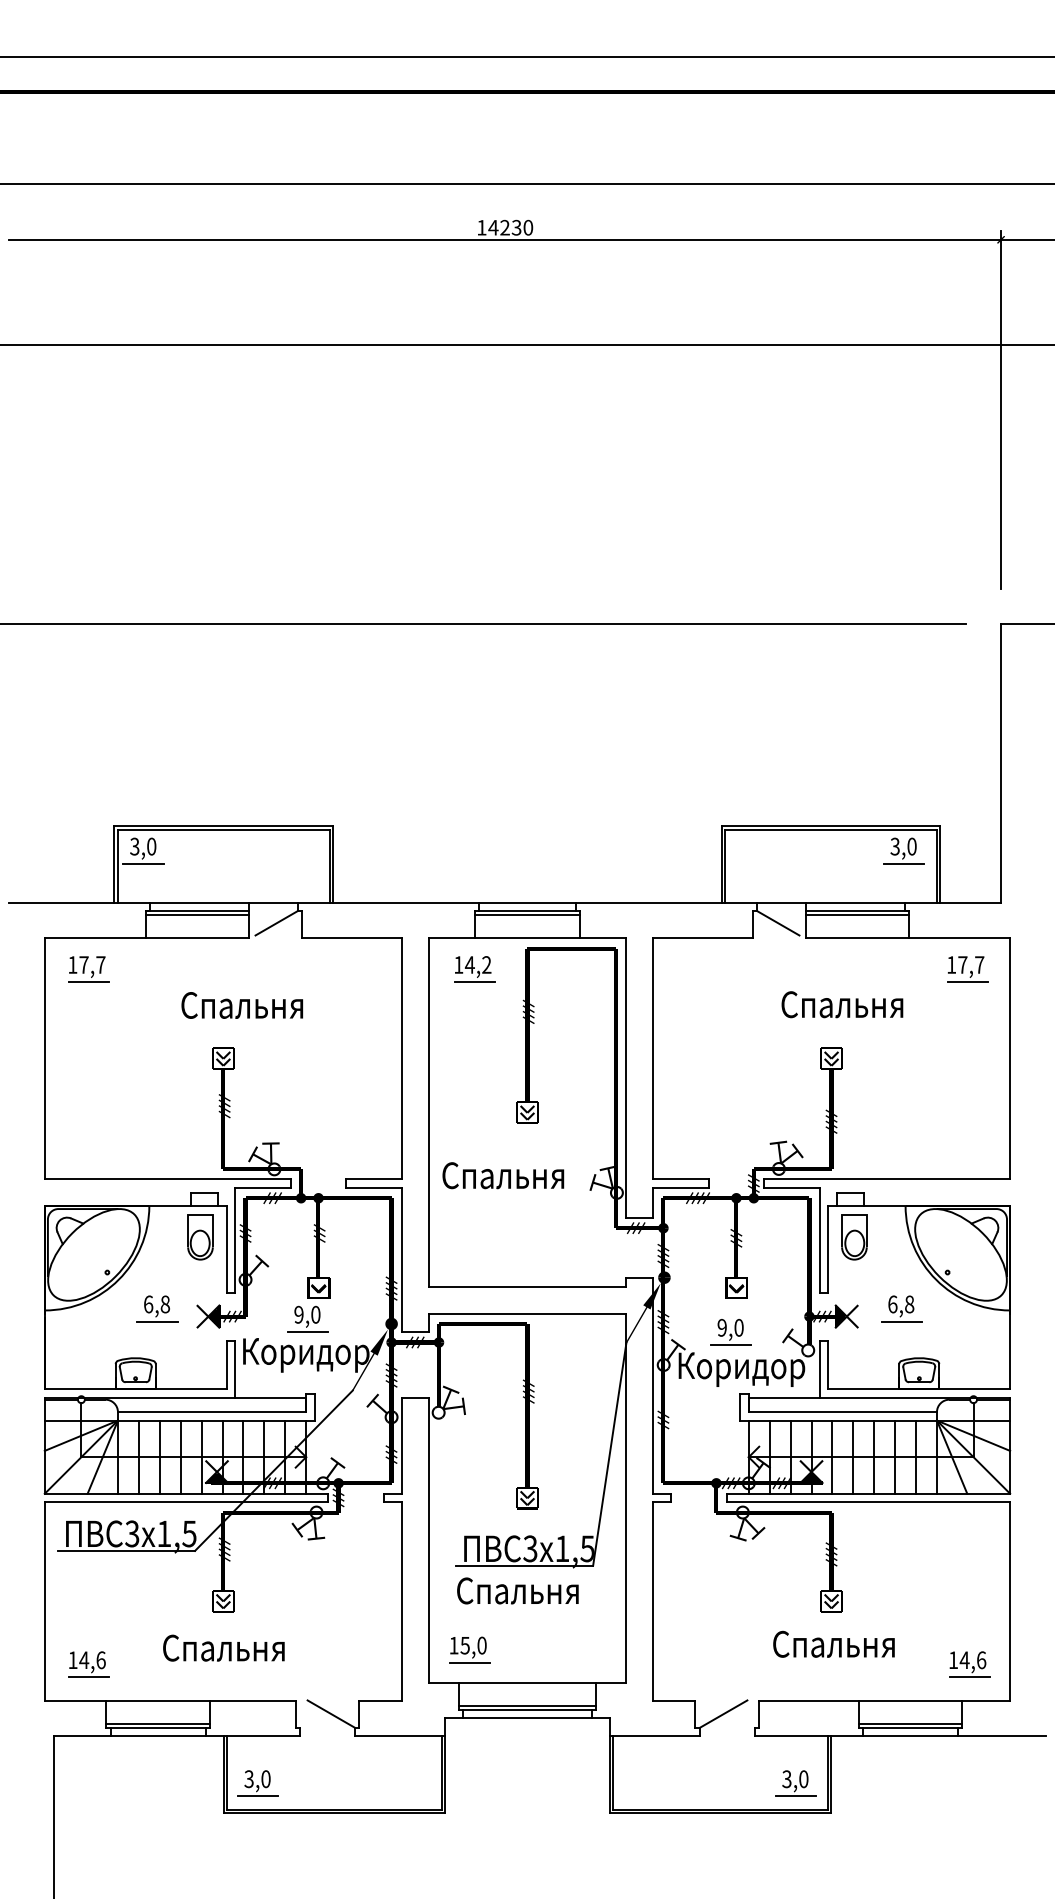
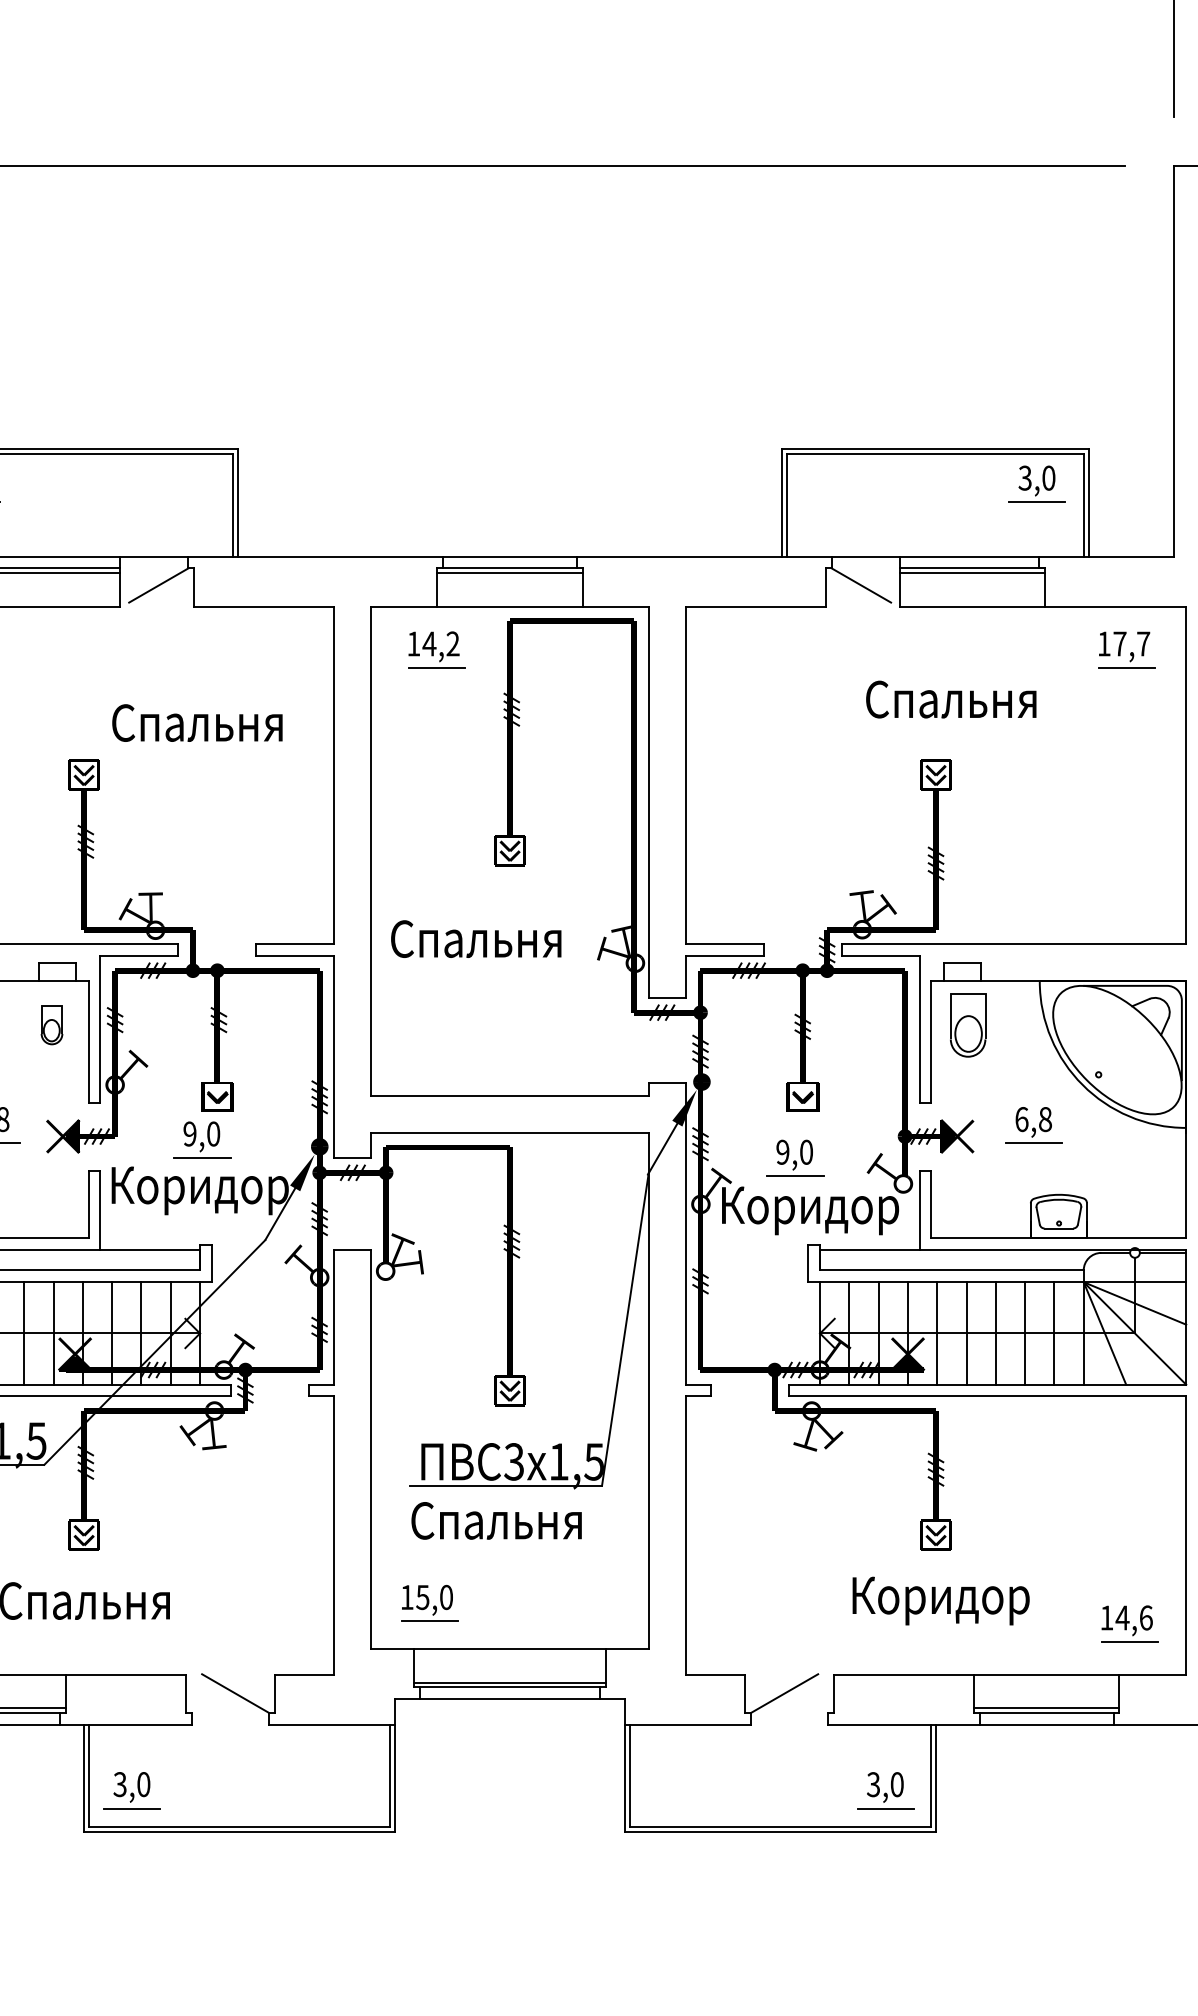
text: (242, 1005) -> (197, 723), moved
part: (200, 1237) -> (52, 1025), size x0.6
text: (835, 1647) -> (941, 1600), Спальня -> Коридор

